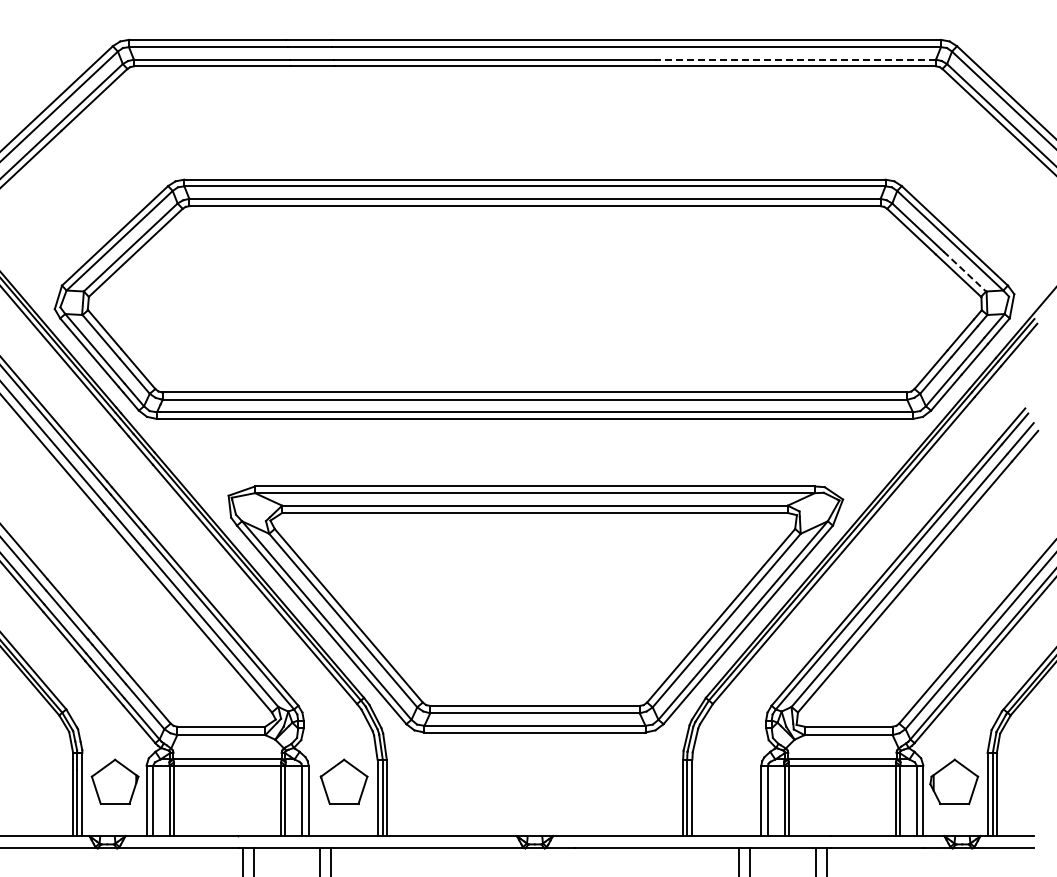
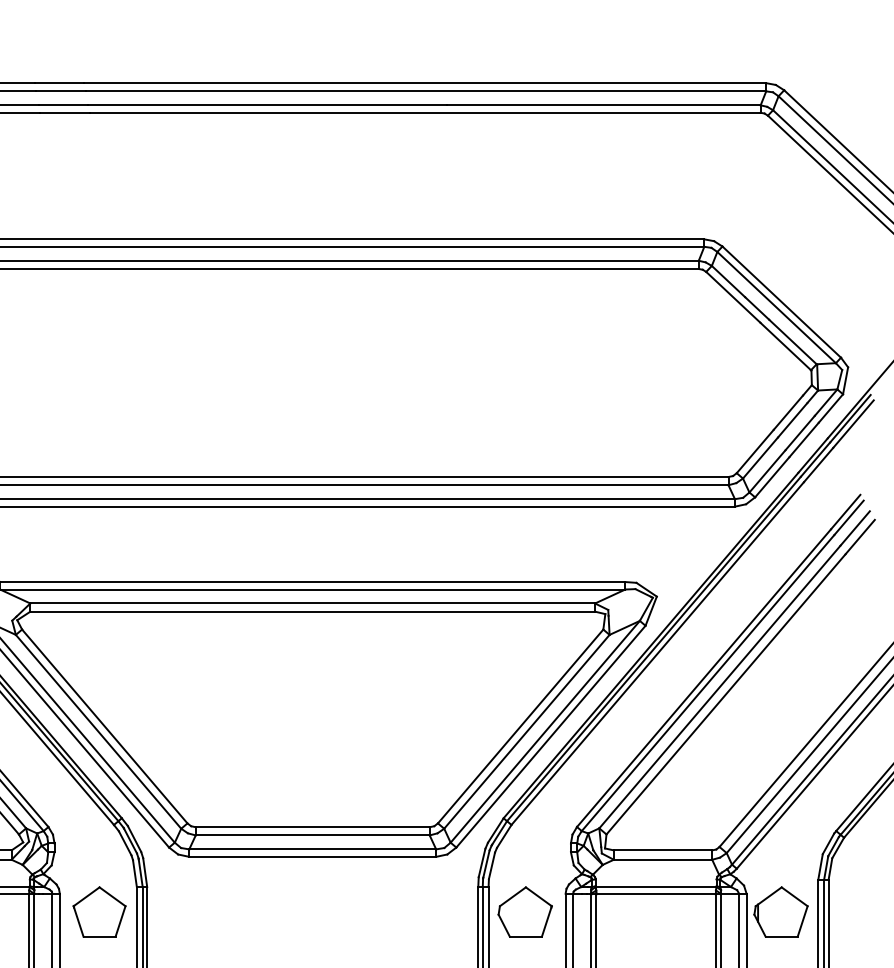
line: (795, 59) -> (603, 105), dashed -> solid
line: (965, 271) -> (793, 341), dashed -> solid
part: (725, 781) -> (525, 911), added

